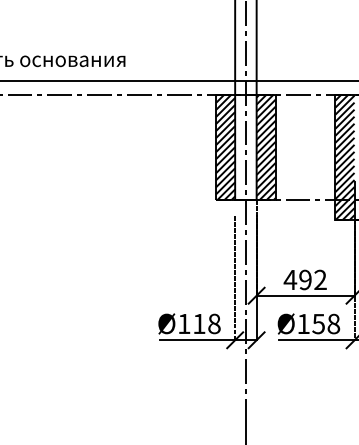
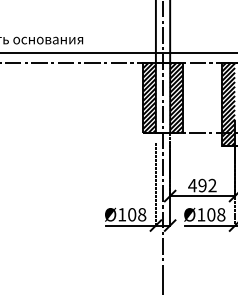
text: (199, 323) -> (132, 214), Ø118 -> Ø108
text: (318, 323) -> (211, 214), Ø158 -> Ø108

